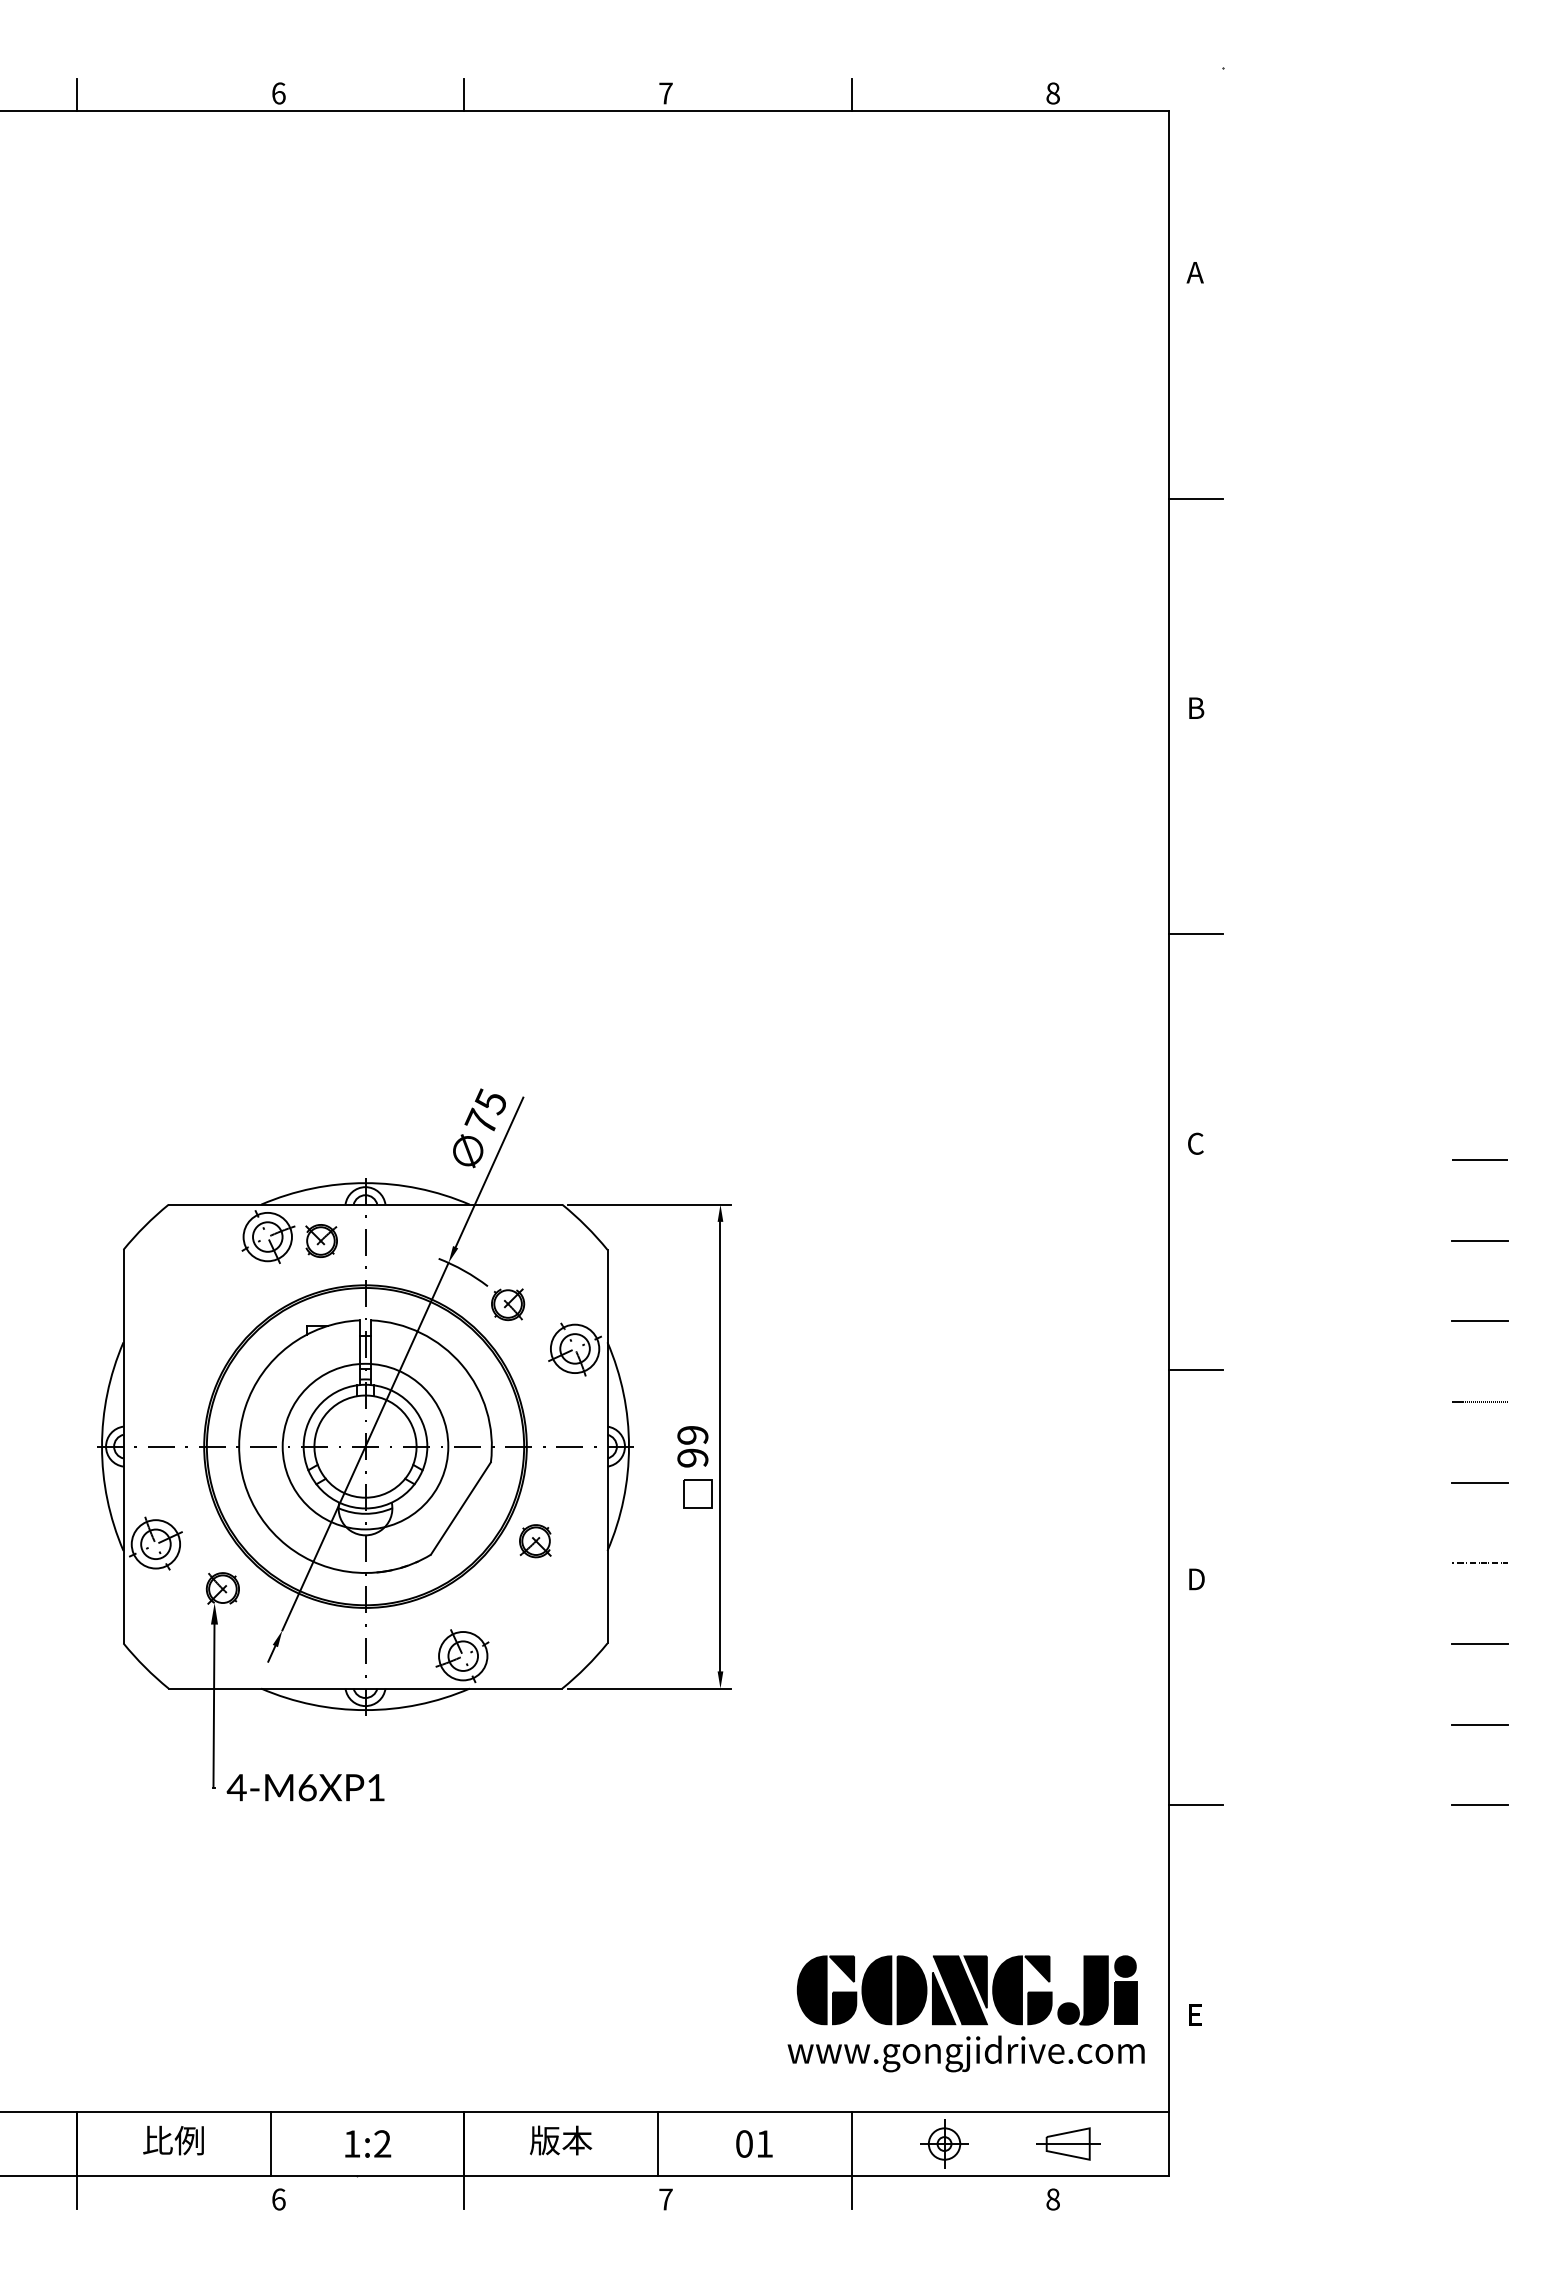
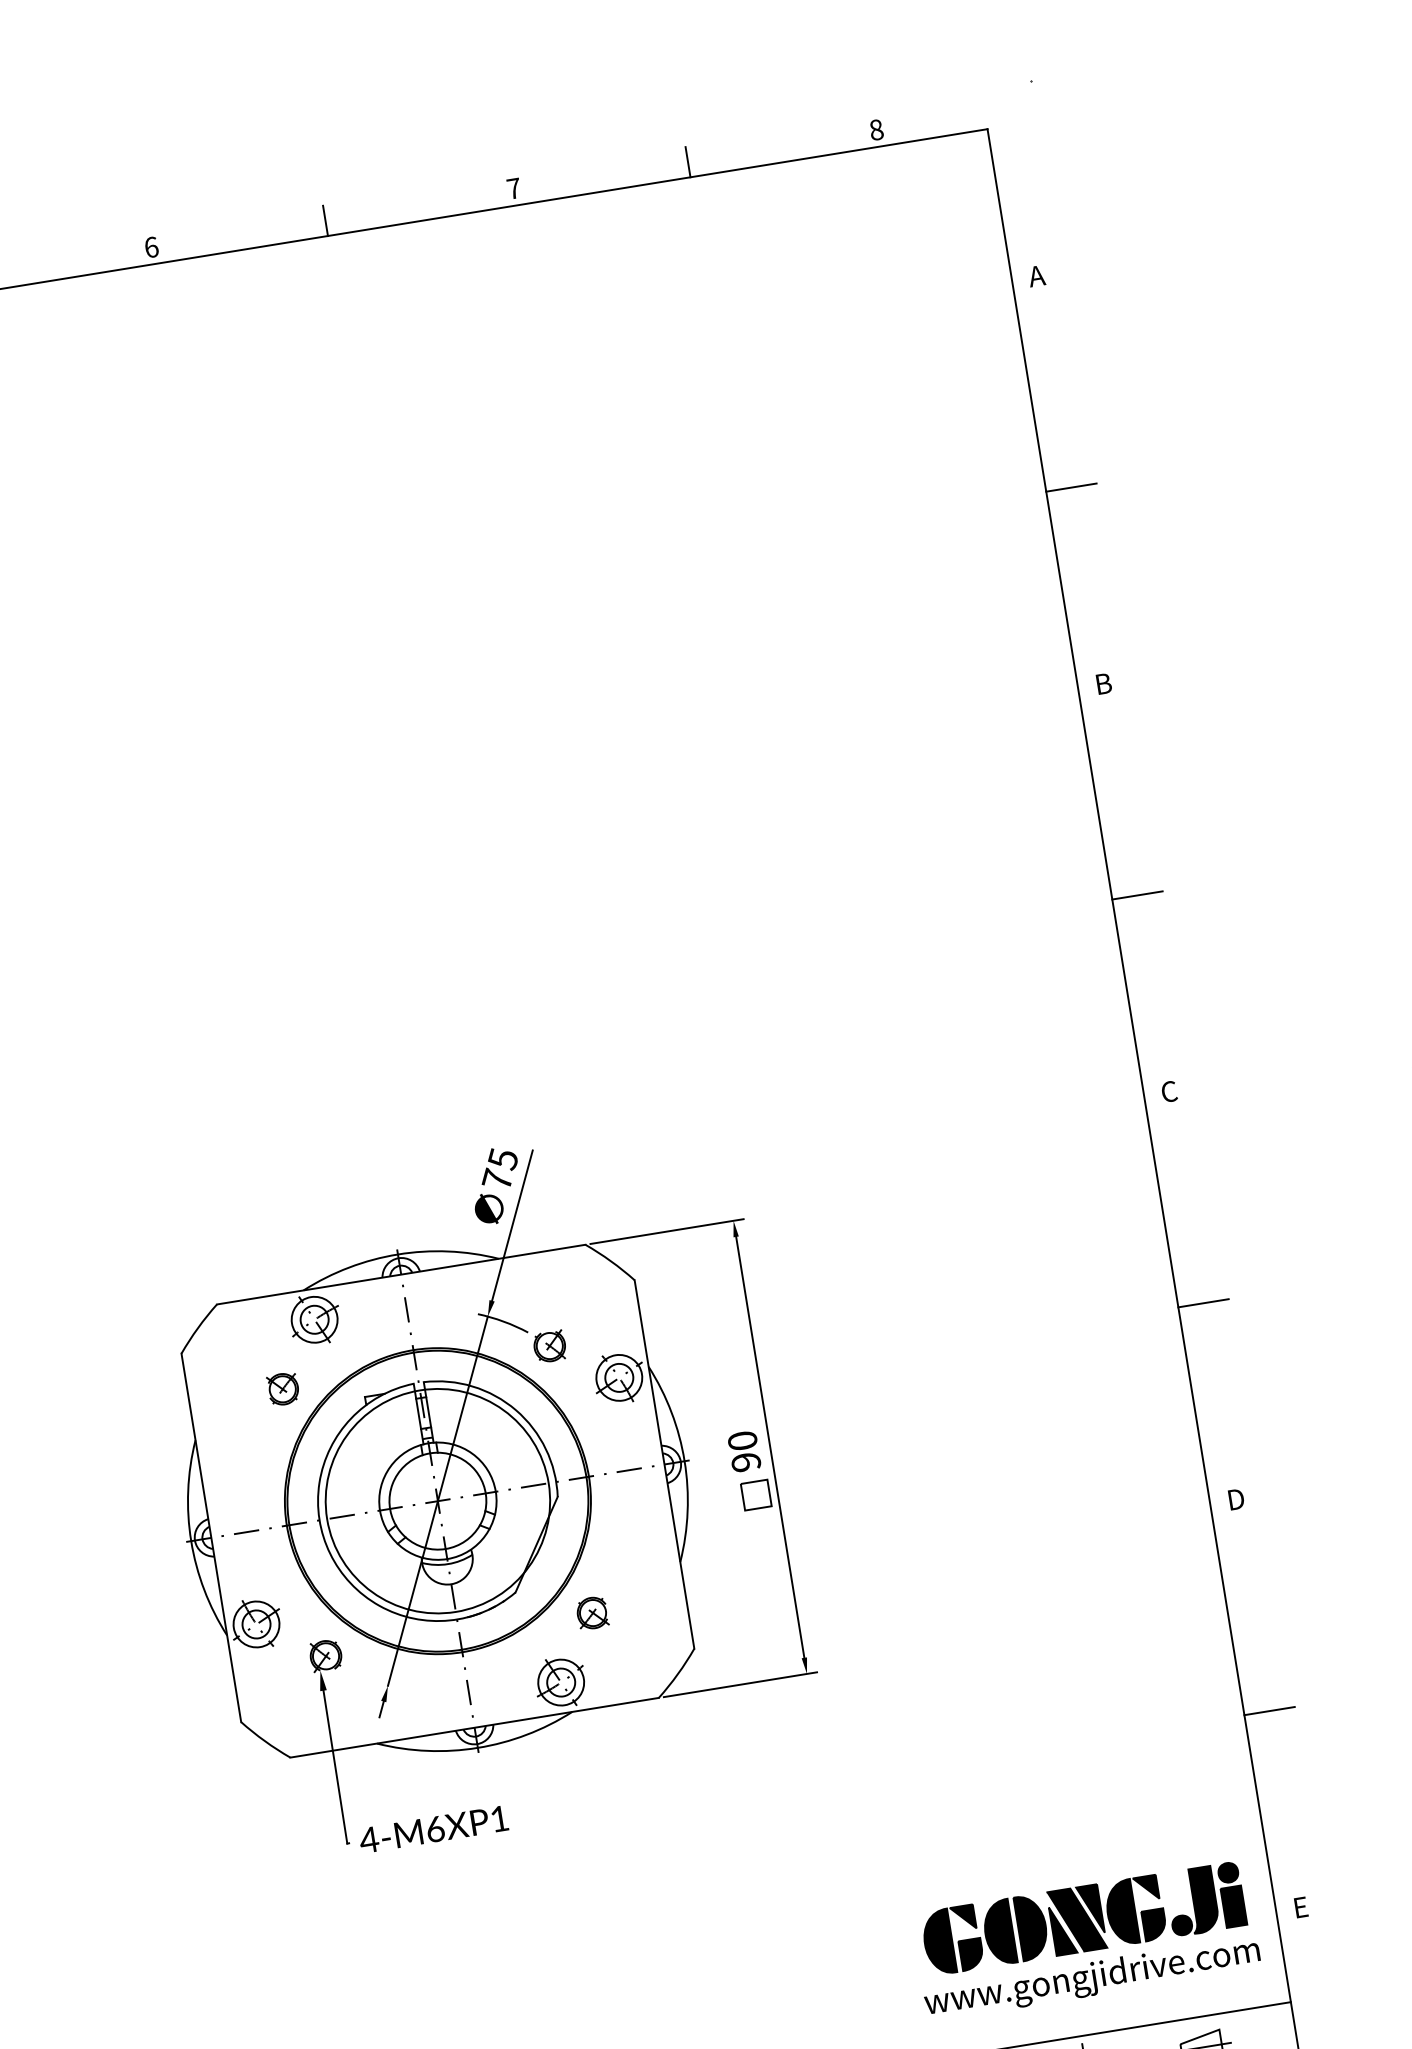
part: (321, 1240) -> (283, 1388), moved
text: (692, 1434) -> (742, 1440), 99 -> 90
circle: (365, 1446) -> (437, 1501), size x1.43
part: (535, 1541) -> (592, 1613), moved

